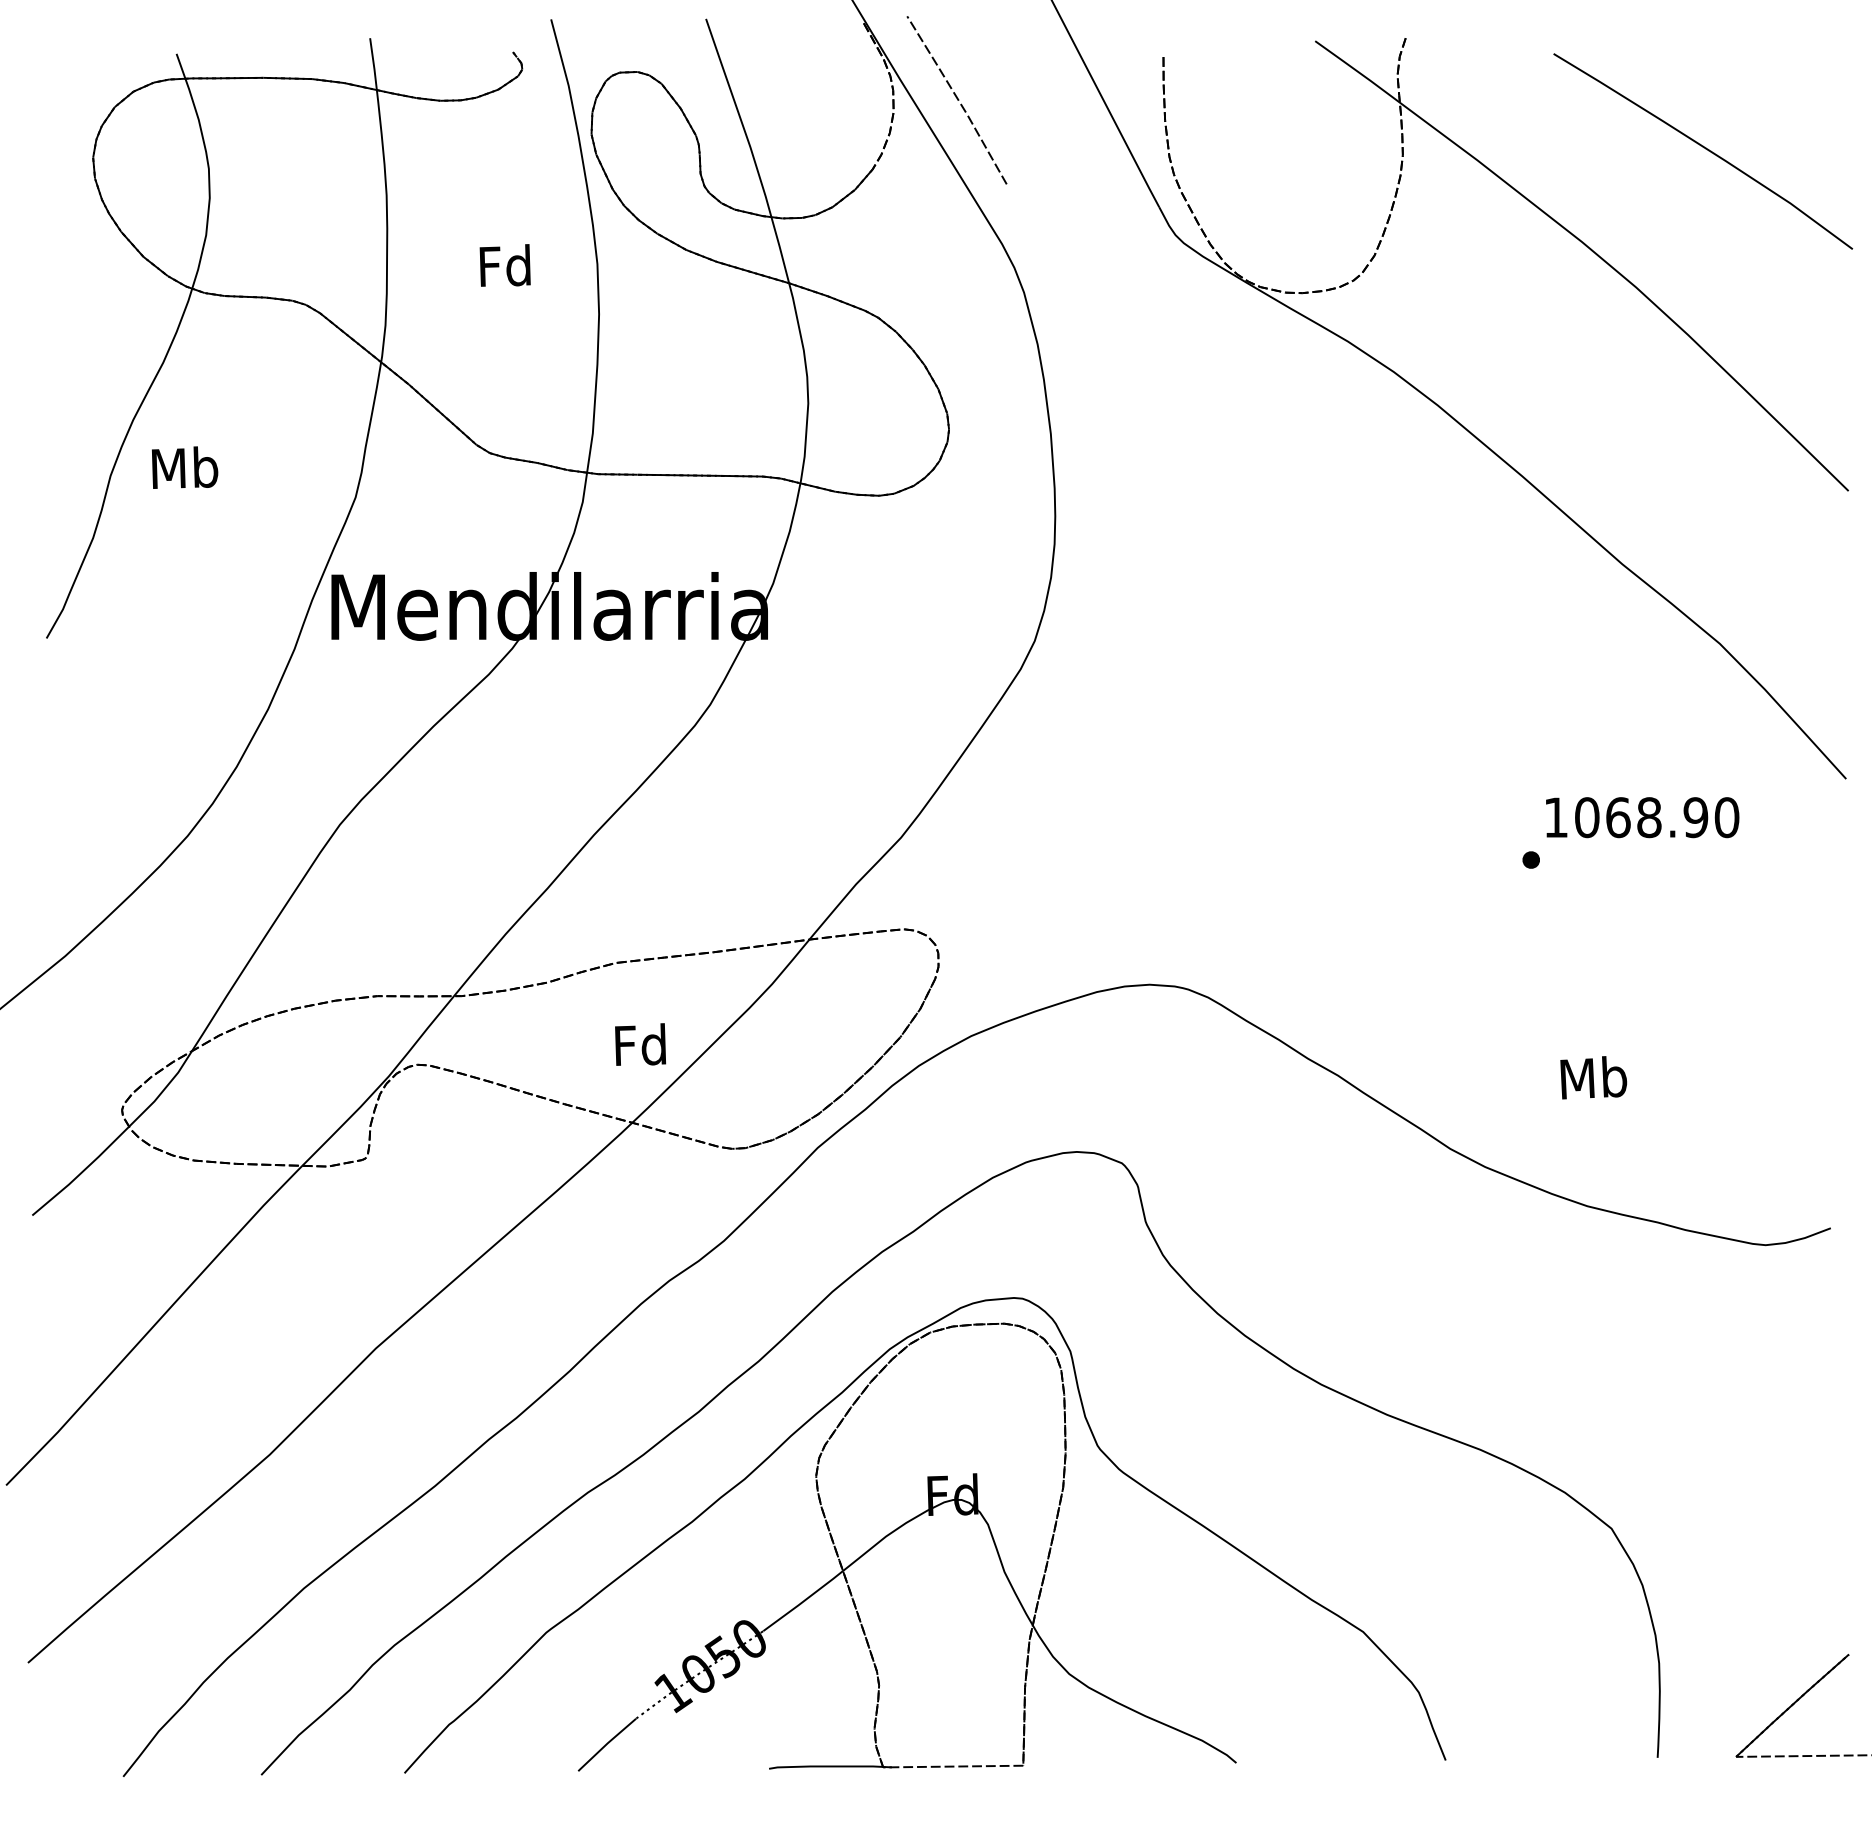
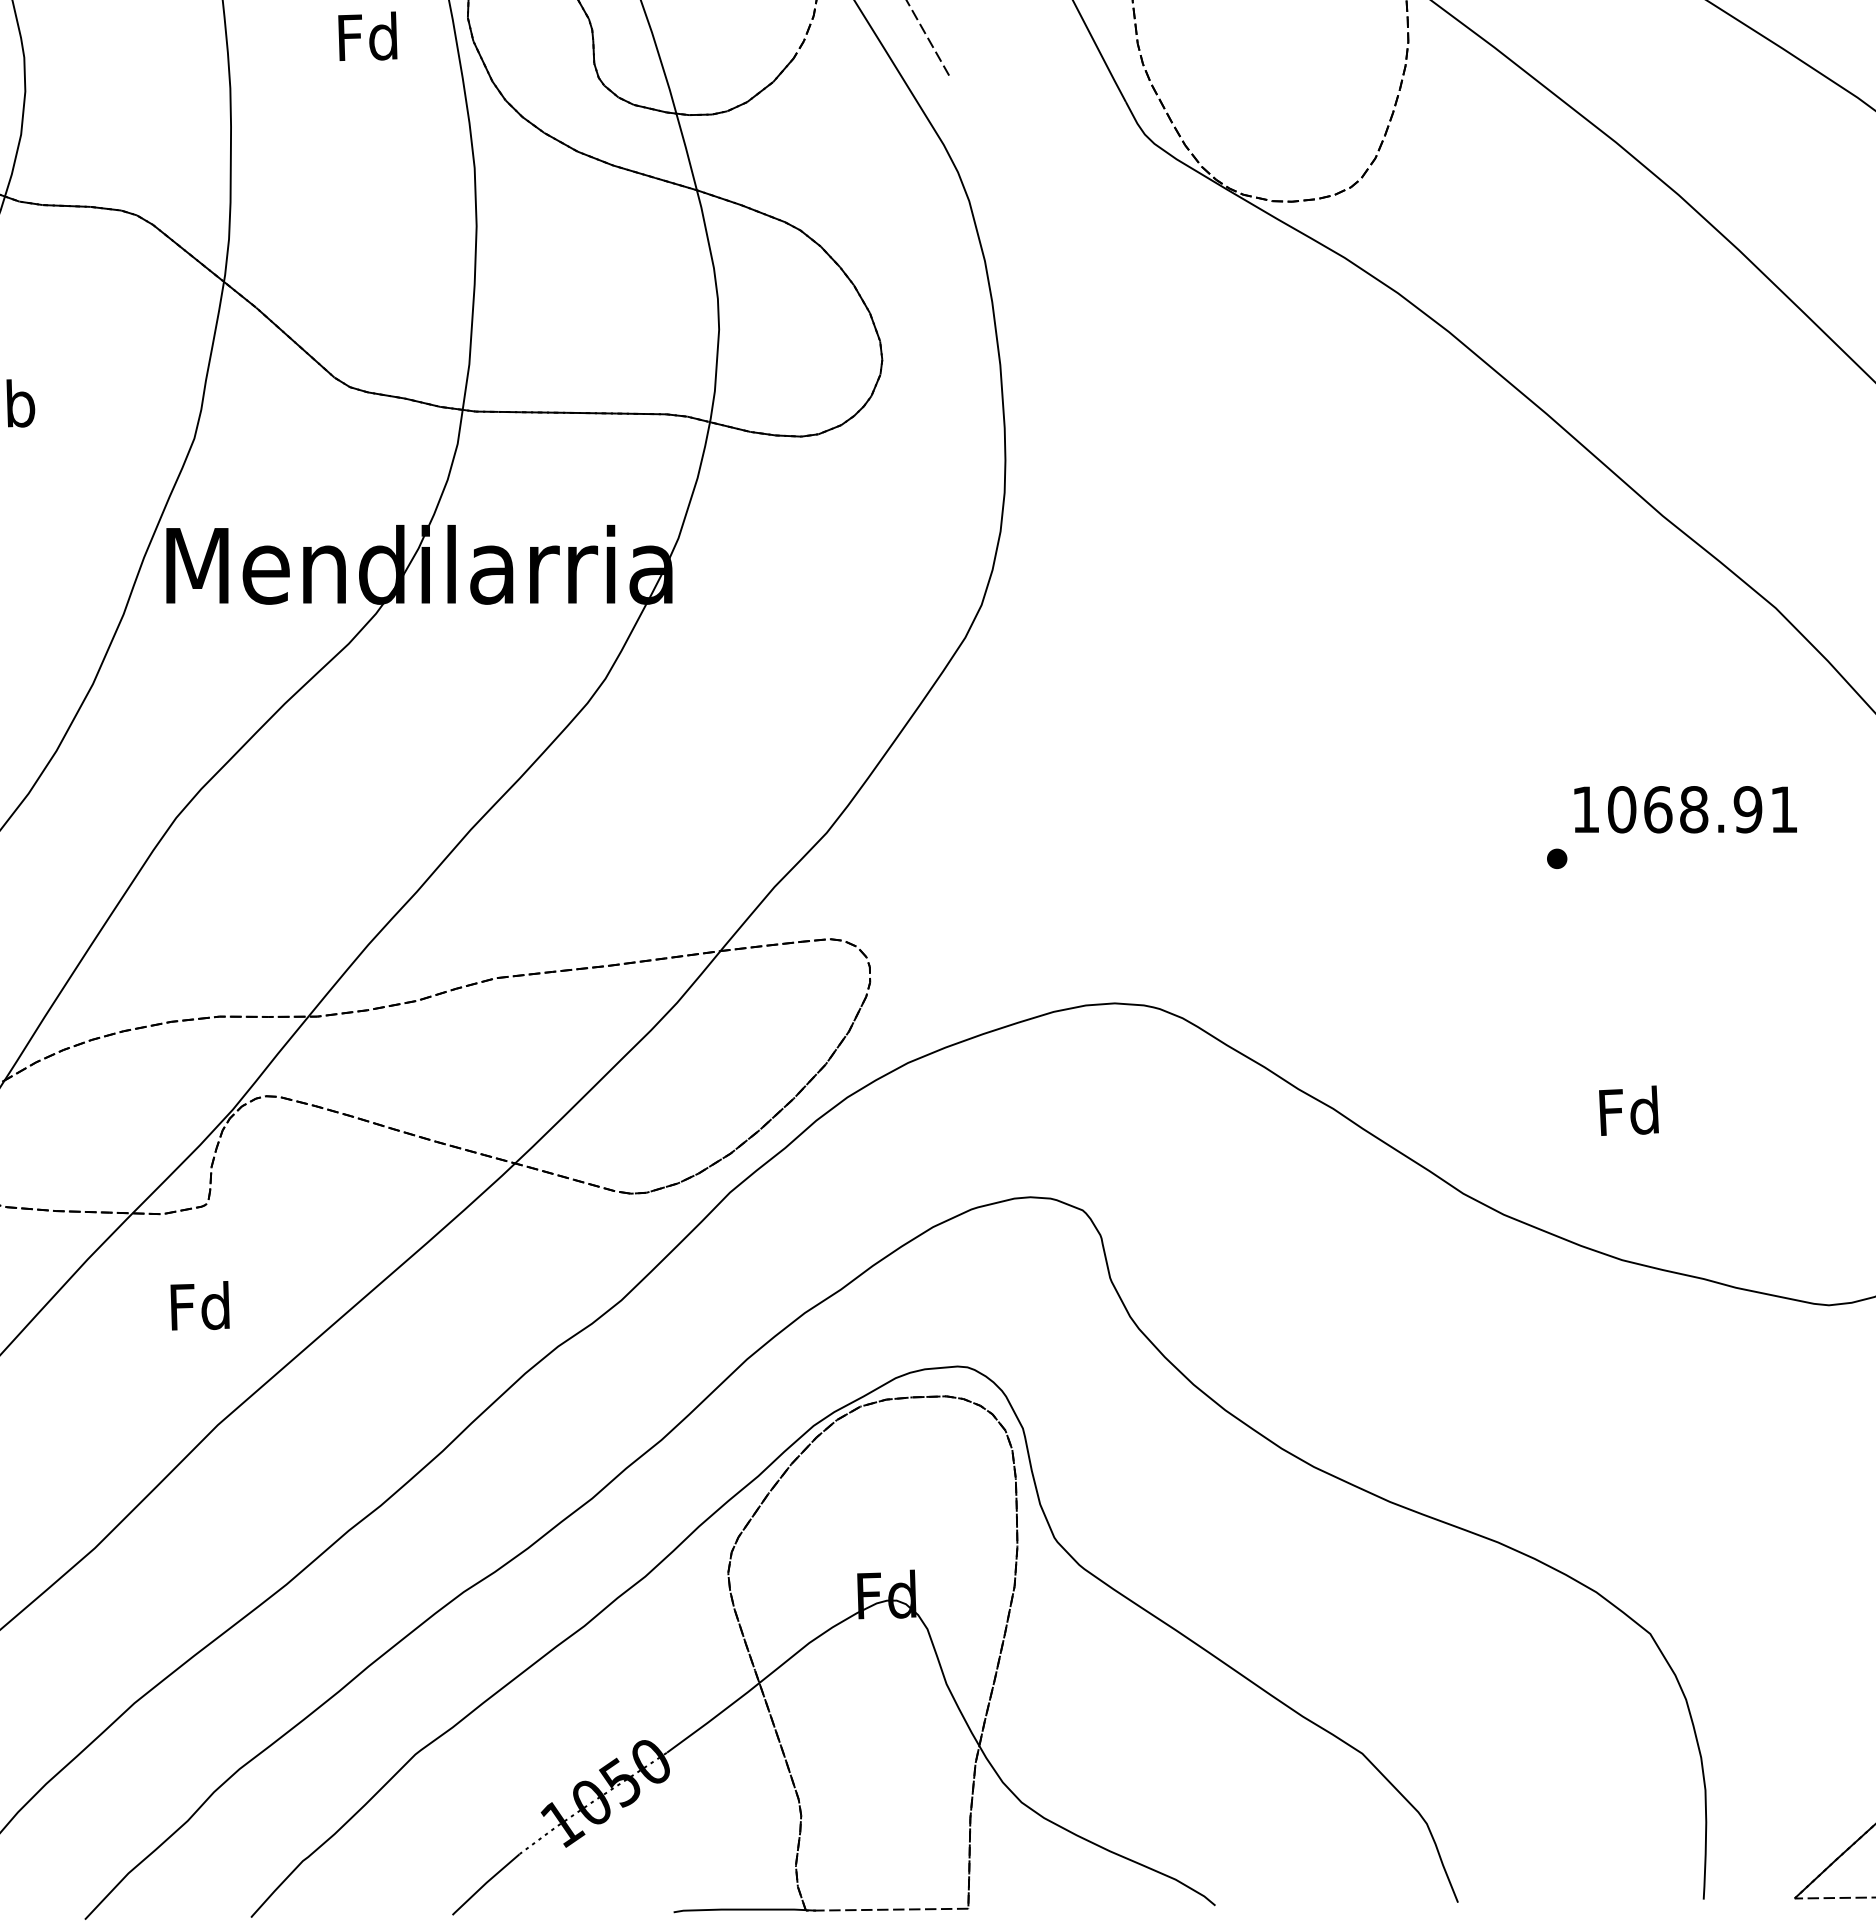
text: (504, 265) -> (366, 36), moved
text: (1726, 817) -> (1783, 809), 1068.90 -> 1068.91
text: (640, 1044) -> (200, 1305), moved
text: (1593, 1077) -> (1629, 1110), Mb -> Fd

